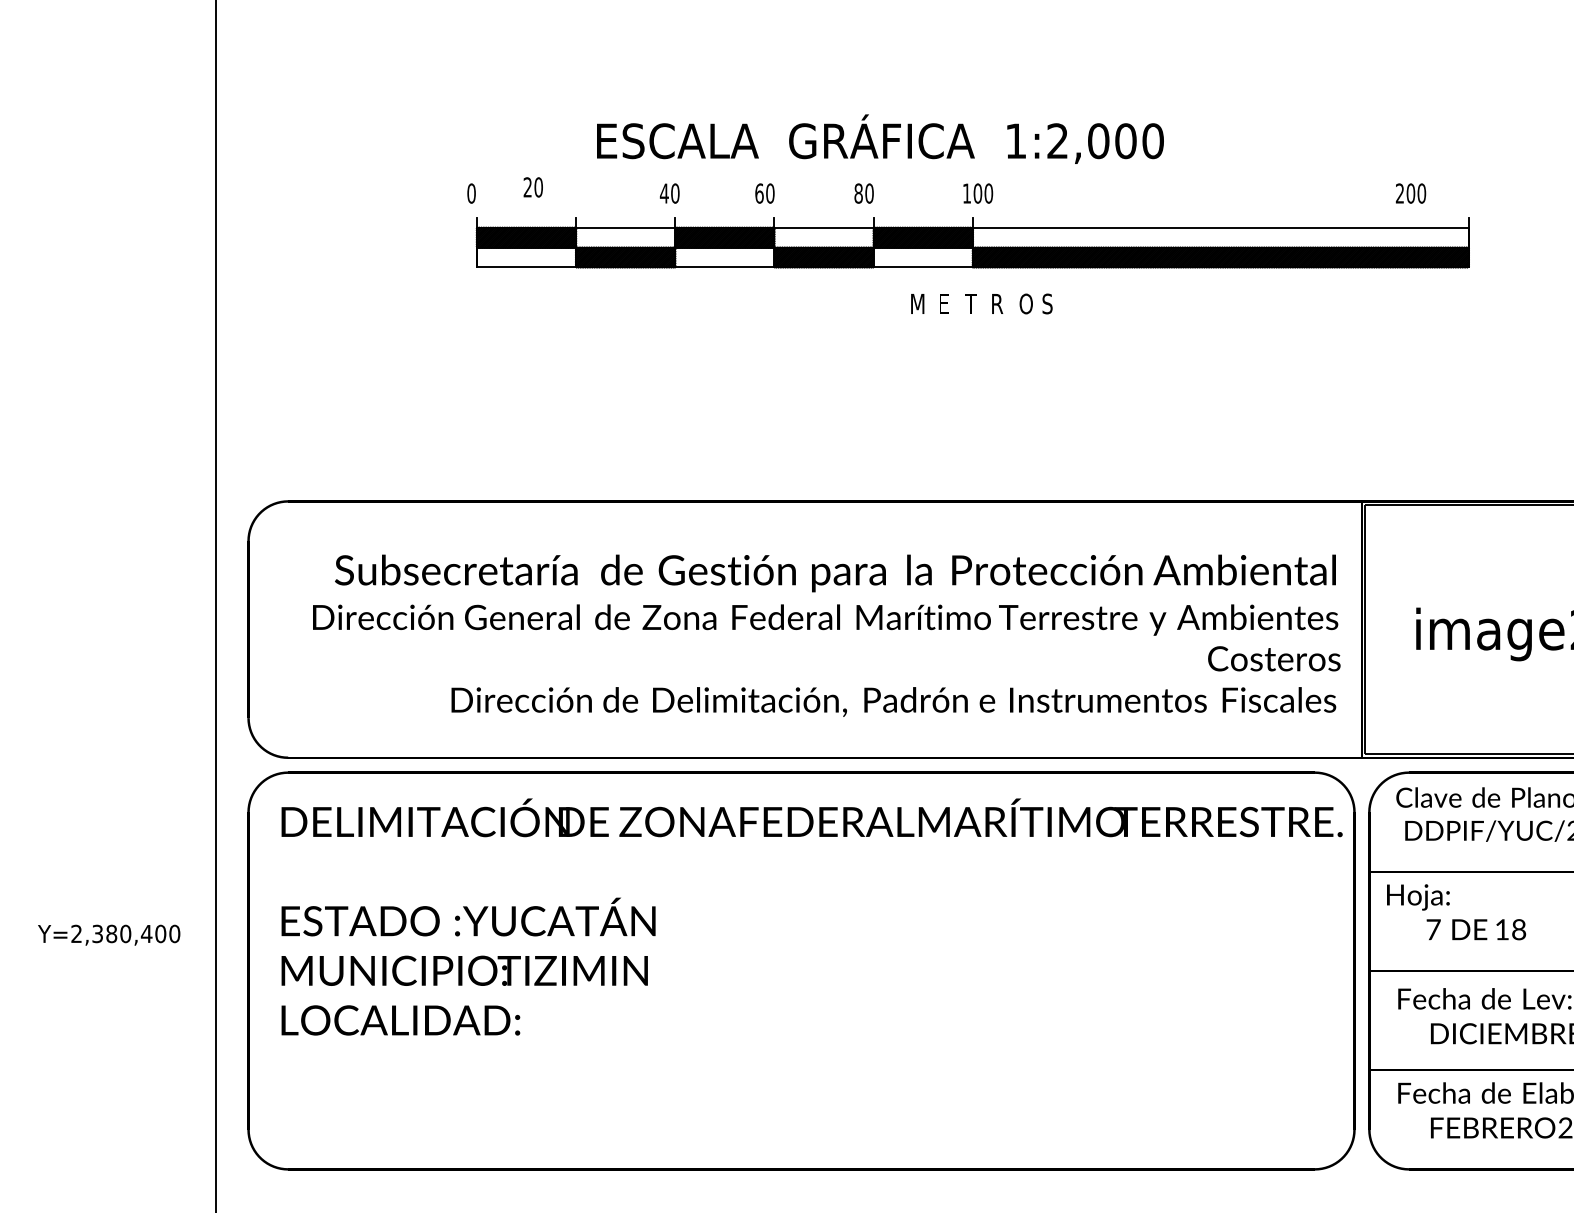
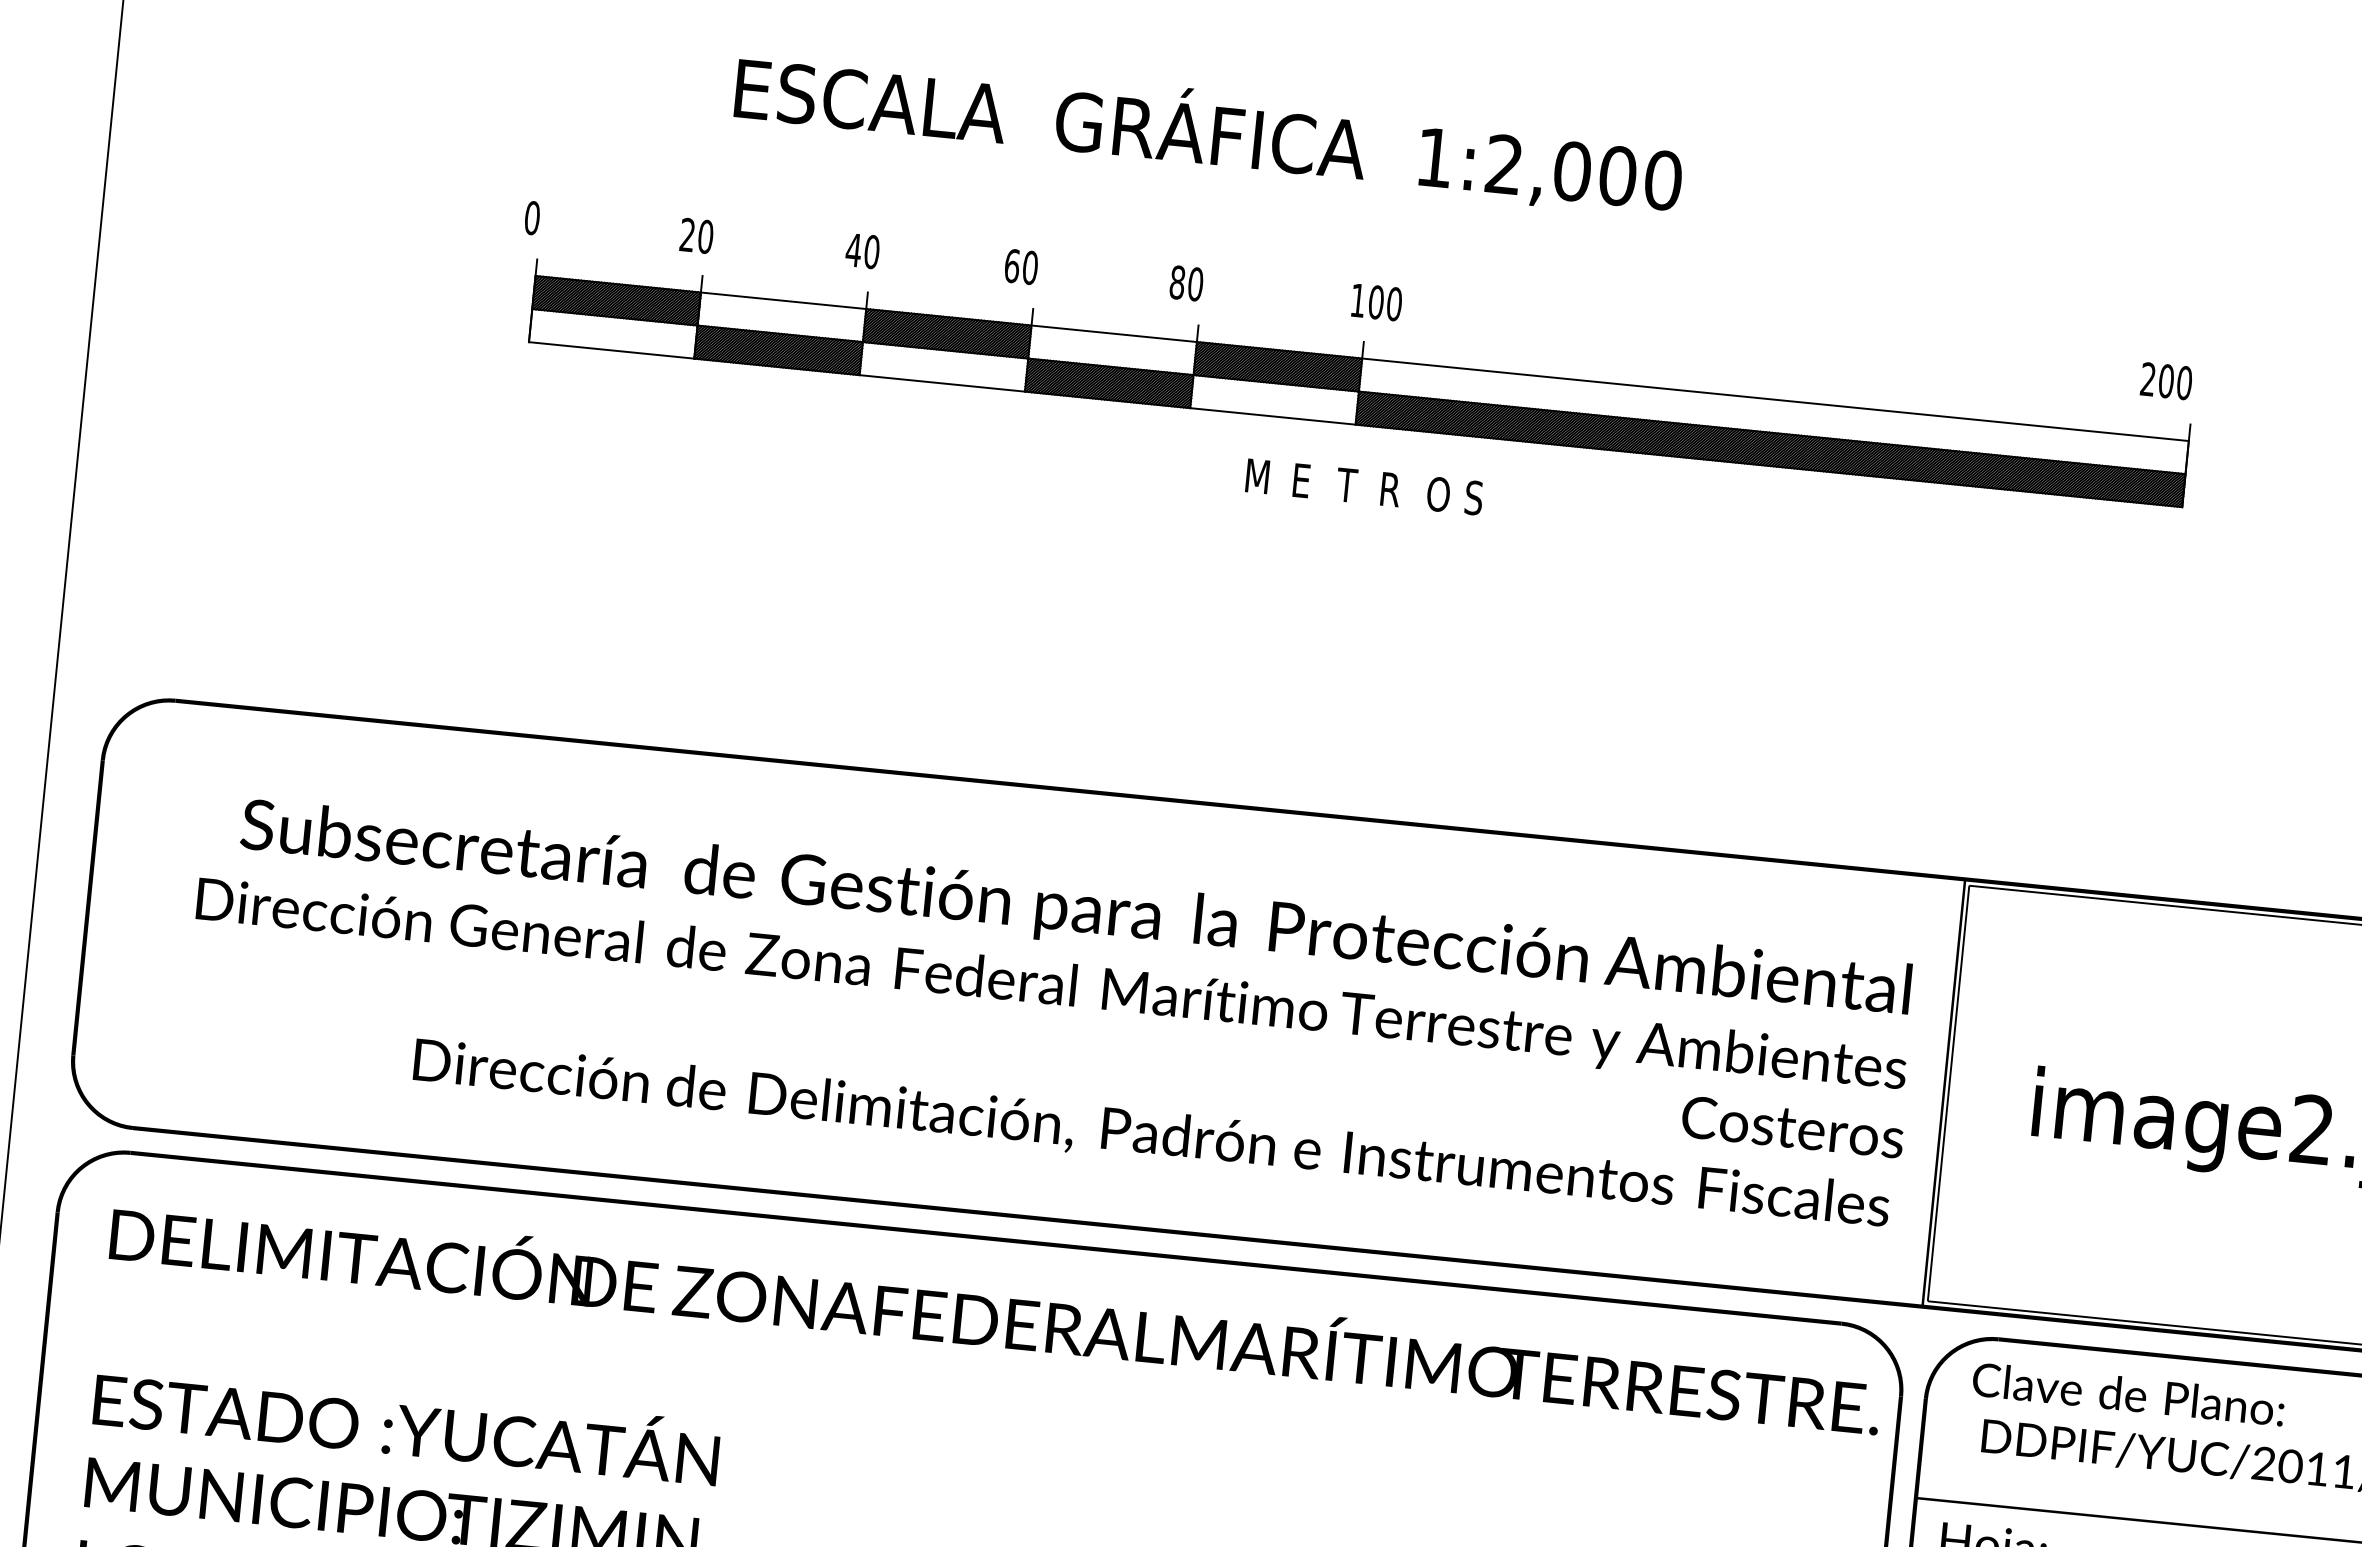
text: (880, 138) -> (1209, 130), moved
text: (532, 187) -> (695, 235), moved
text: (1410, 193) -> (2165, 381), moved

